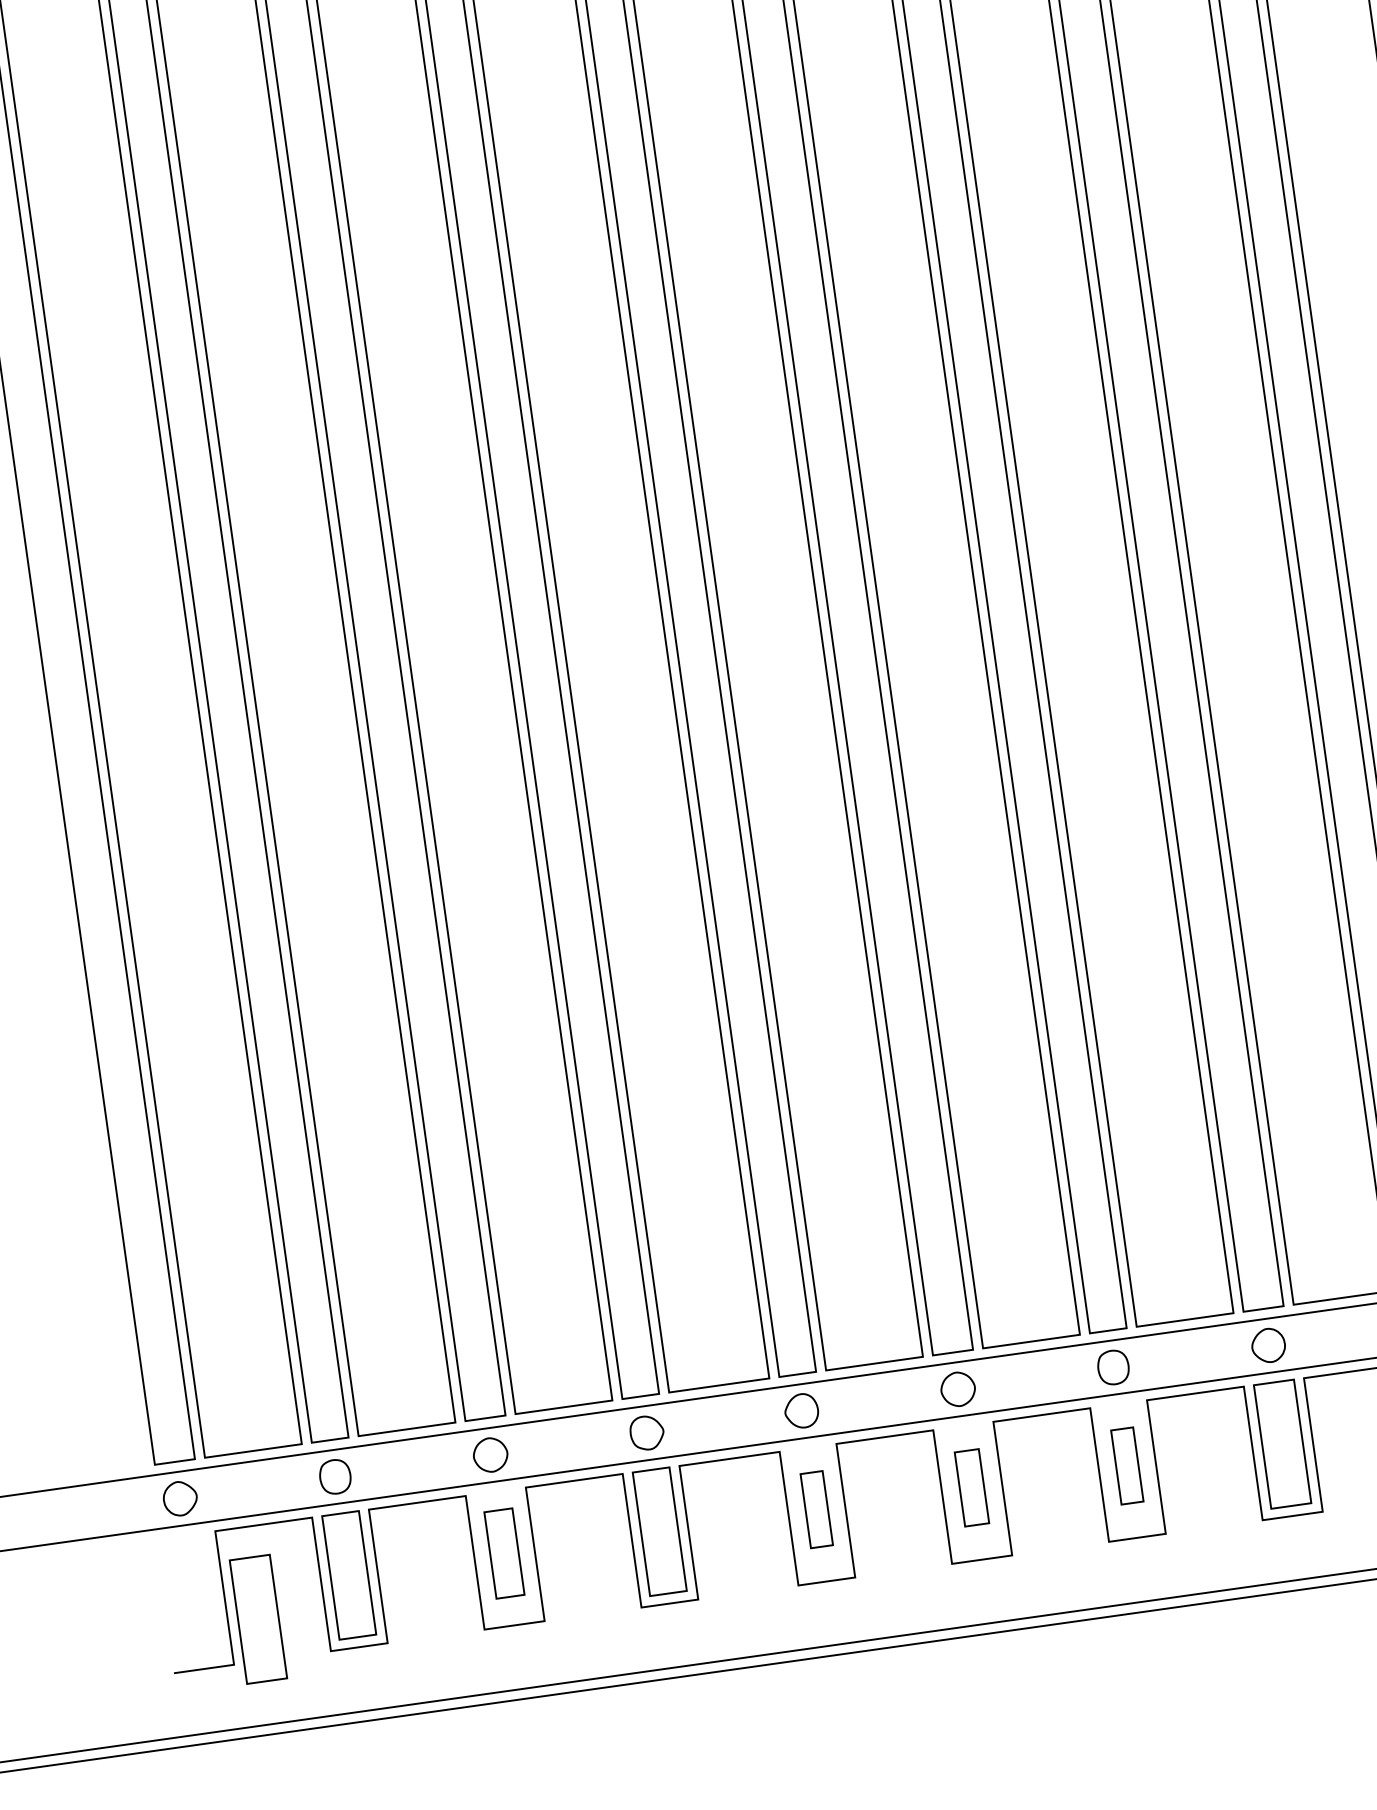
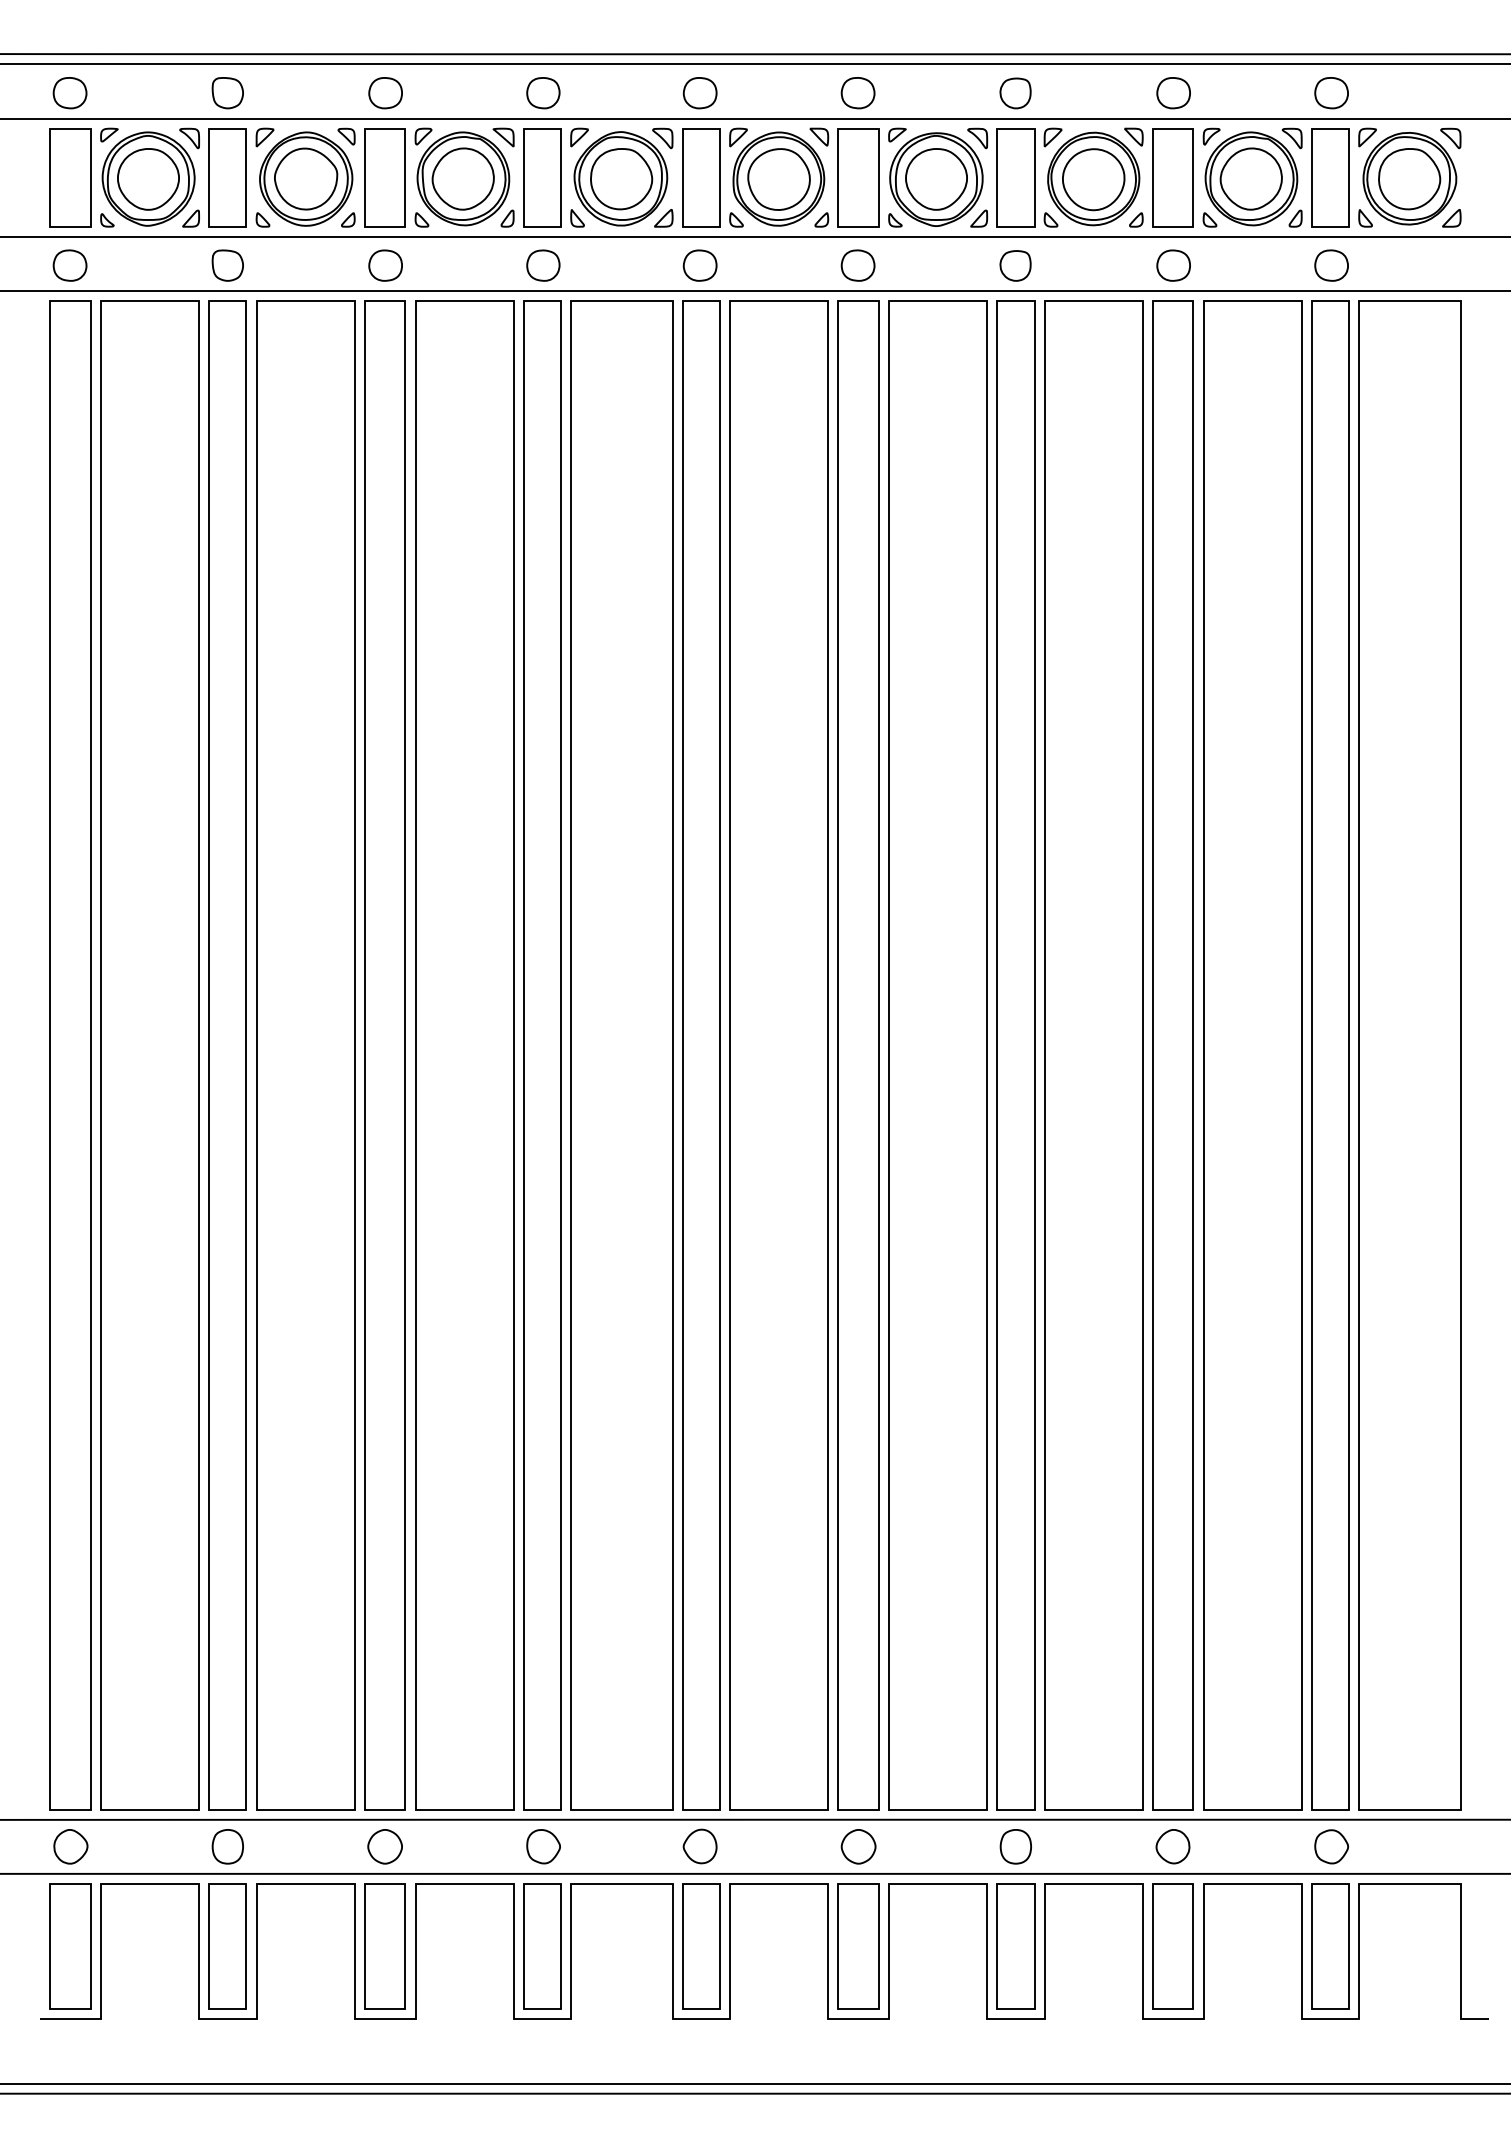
part: (1126, 1466) -> (1015, 1946), size x1.67
part: (971, 1487) -> (858, 1946), size x1.67
part: (816, 1509) -> (701, 1946), size x1.67
part: (503, 1553) -> (384, 1946), size x1.43
part: (258, 1619) -> (70, 1946), moved

